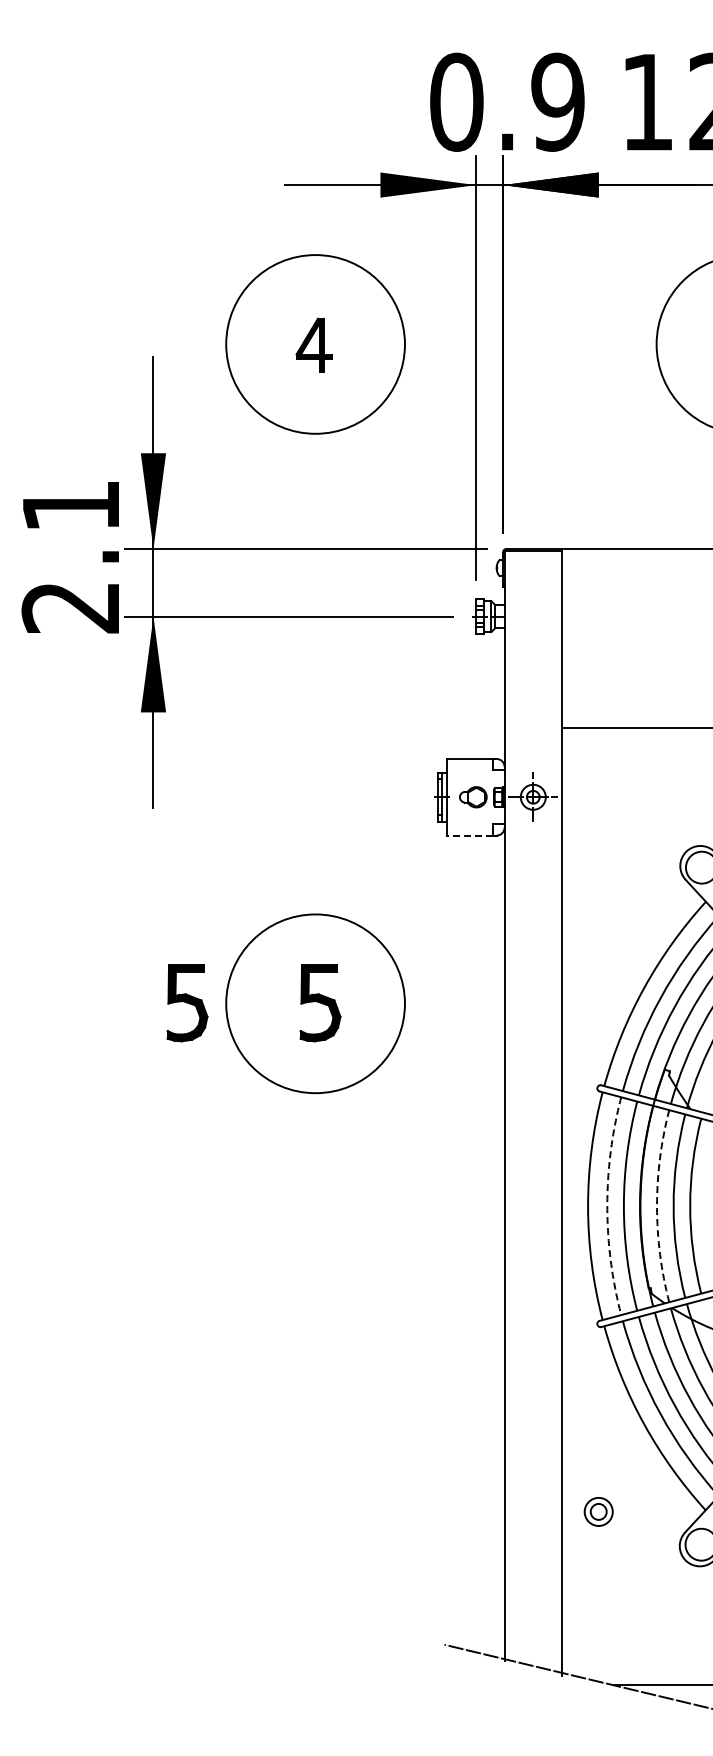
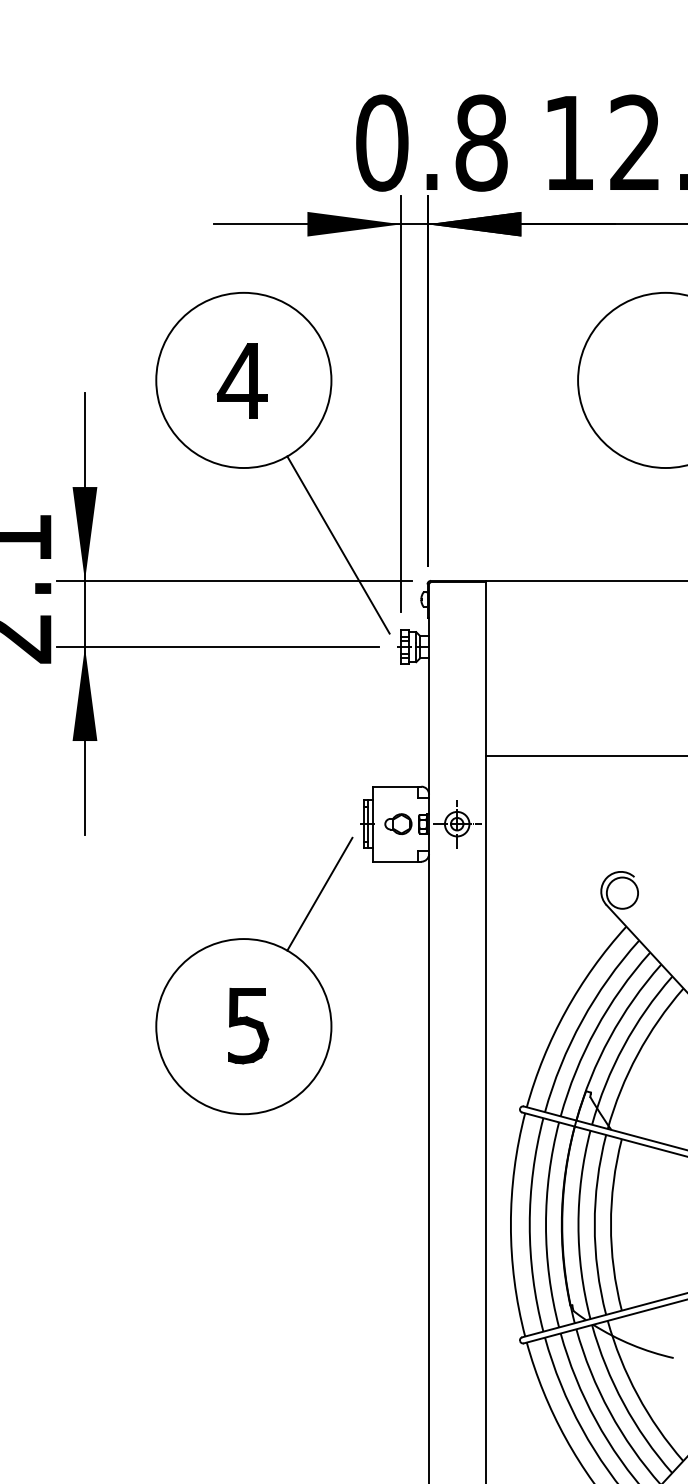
text: (557, 101) -> (480, 142), 0.9 -> 0.8
part: (313, 344) -> (241, 380), size x1.43
line: (411, 512) -> (337, 545), added
line: (469, 835) -> (394, 861), dashed -> solid
line: (392, 868) -> (319, 893), added
part: (187, 1003) -> (118, 1026), removed
arc: (607, 1206) -> (529, 1225), dashed -> solid
arc: (657, 1206) -> (578, 1225), dashed -> solid

